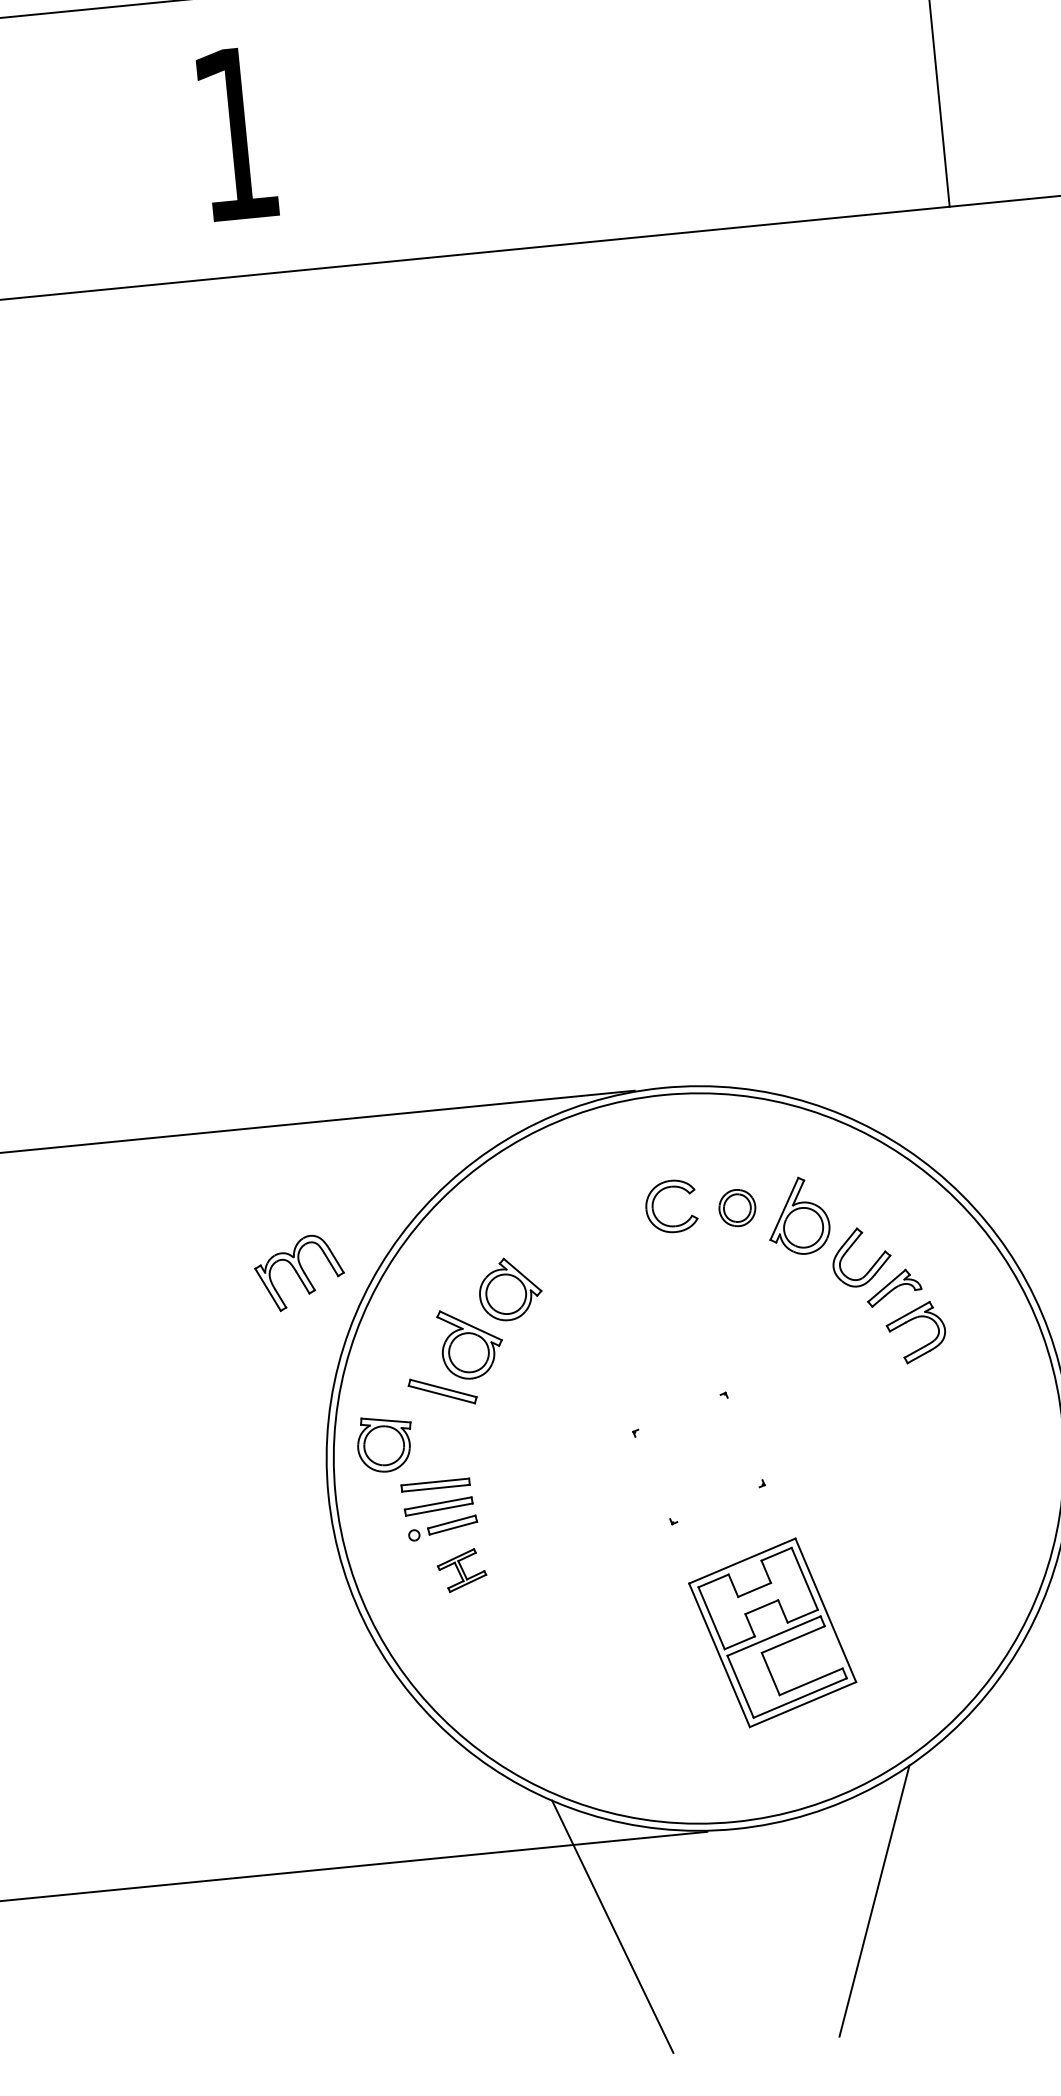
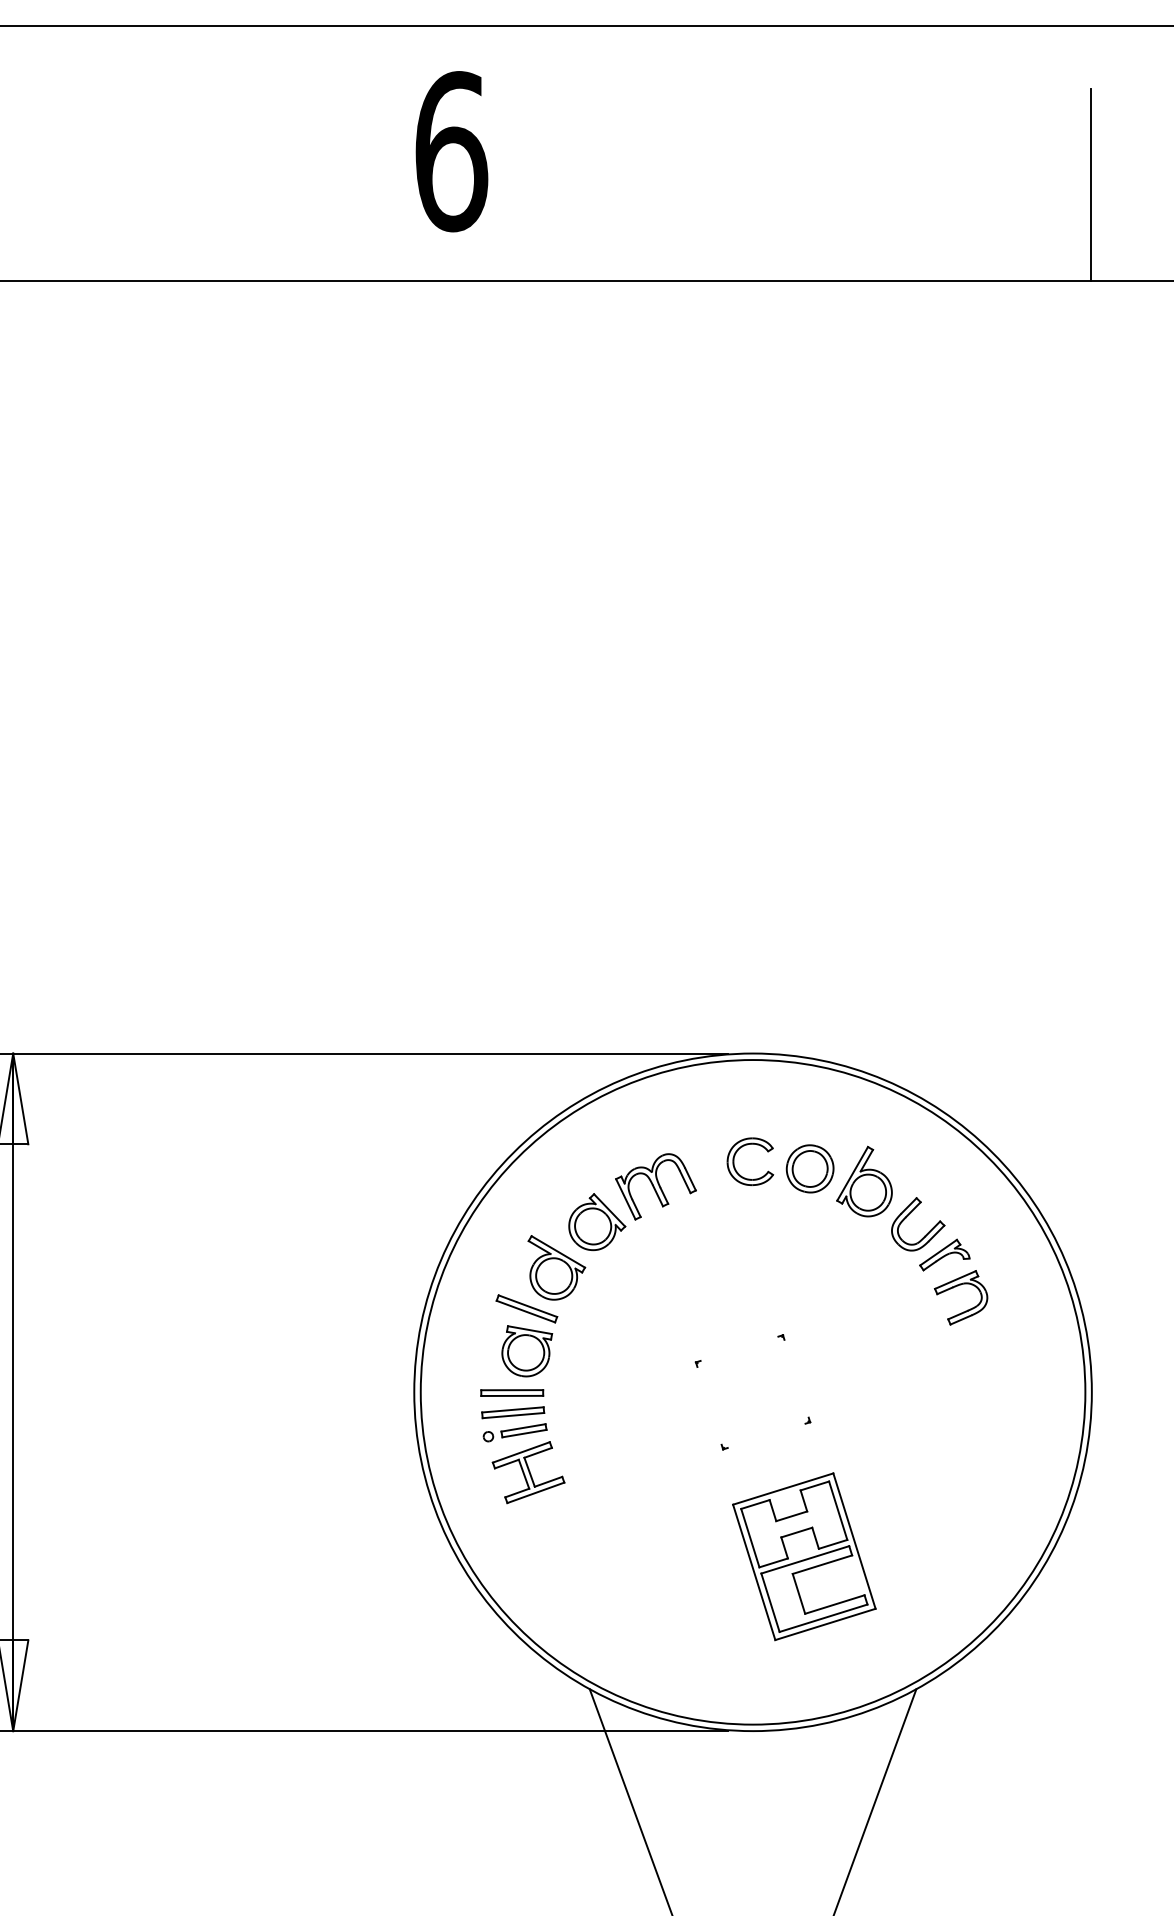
text: (236, 133) -> (451, 151), 1 -> 6
part: (736, 1207) -> (809, 1168), size x1.43
part: (299, 1272) -> (655, 1186), moved
part: (385, 1444) -> (527, 1351), moved
part: (461, 1570) -> (528, 1472), size x1.67

